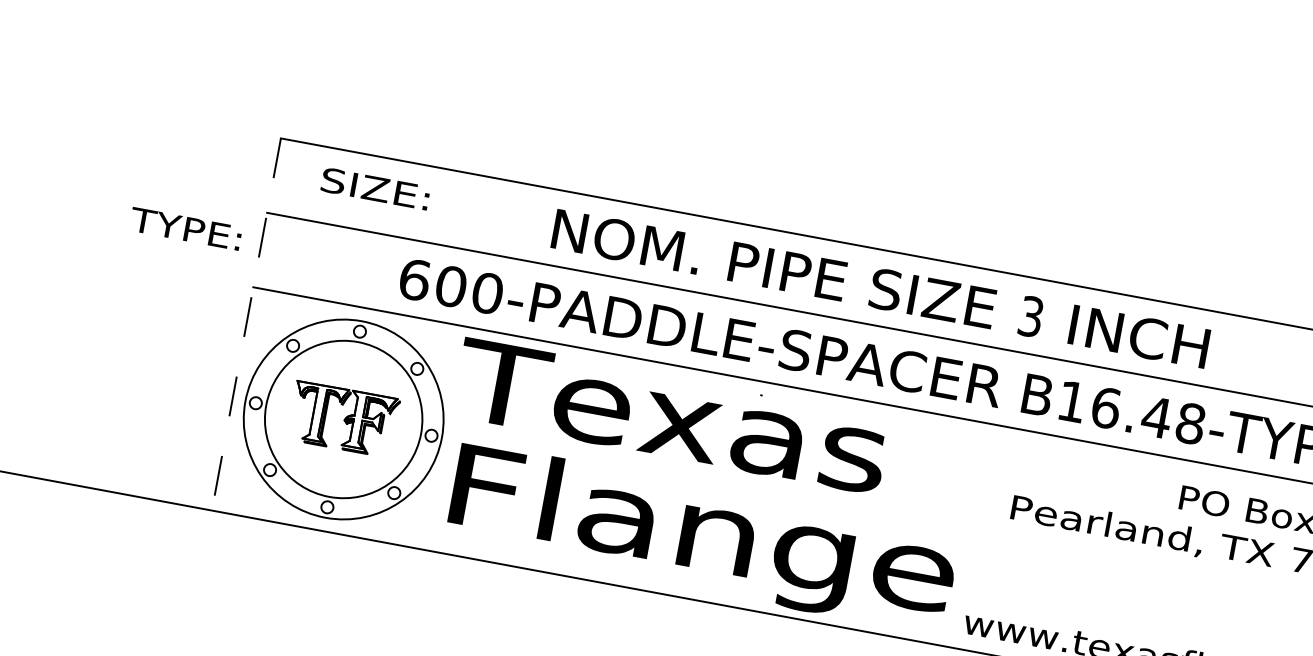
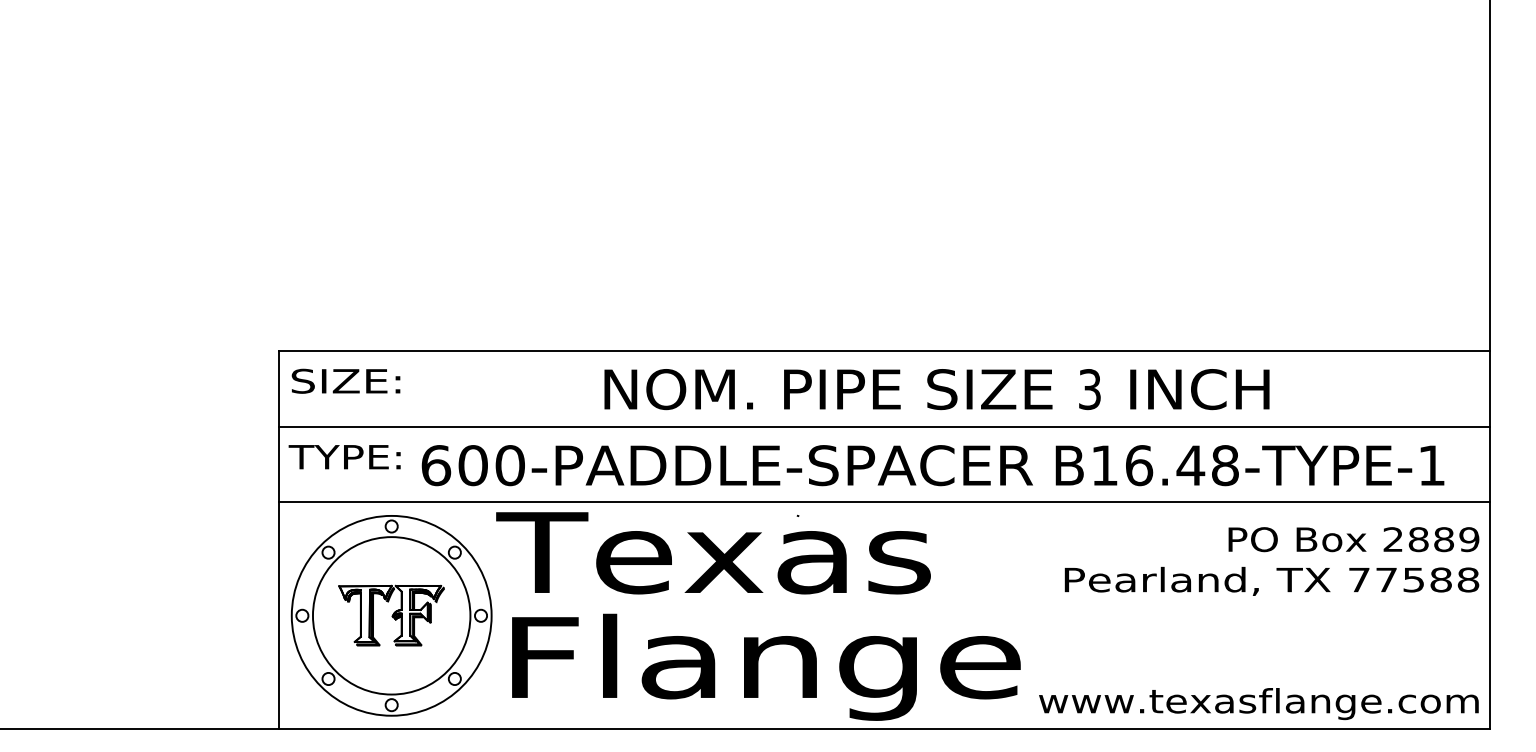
text: (375, 188) -> (345, 380), moved
text: (185, 229) -> (344, 457), moved
text: (880, 288) -> (936, 389), moved
line: (246, 324) -> (278, 540), dashed -> solid

